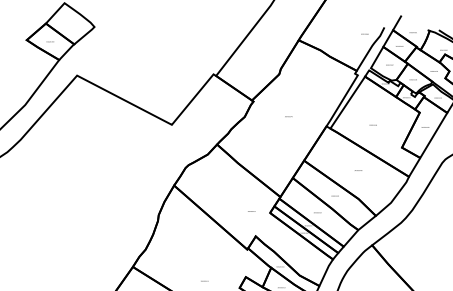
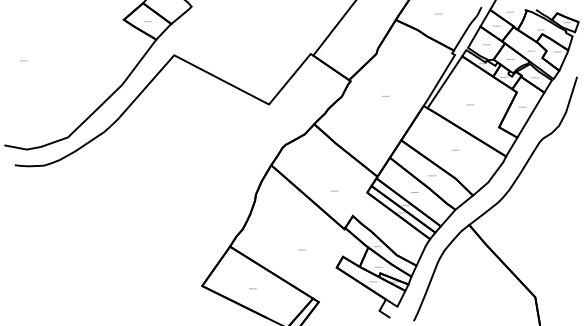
text: (364, 33) -> (438, 13), moved
text: (251, 211) -> (334, 191), moved
text: (204, 280) -> (301, 249), moved

